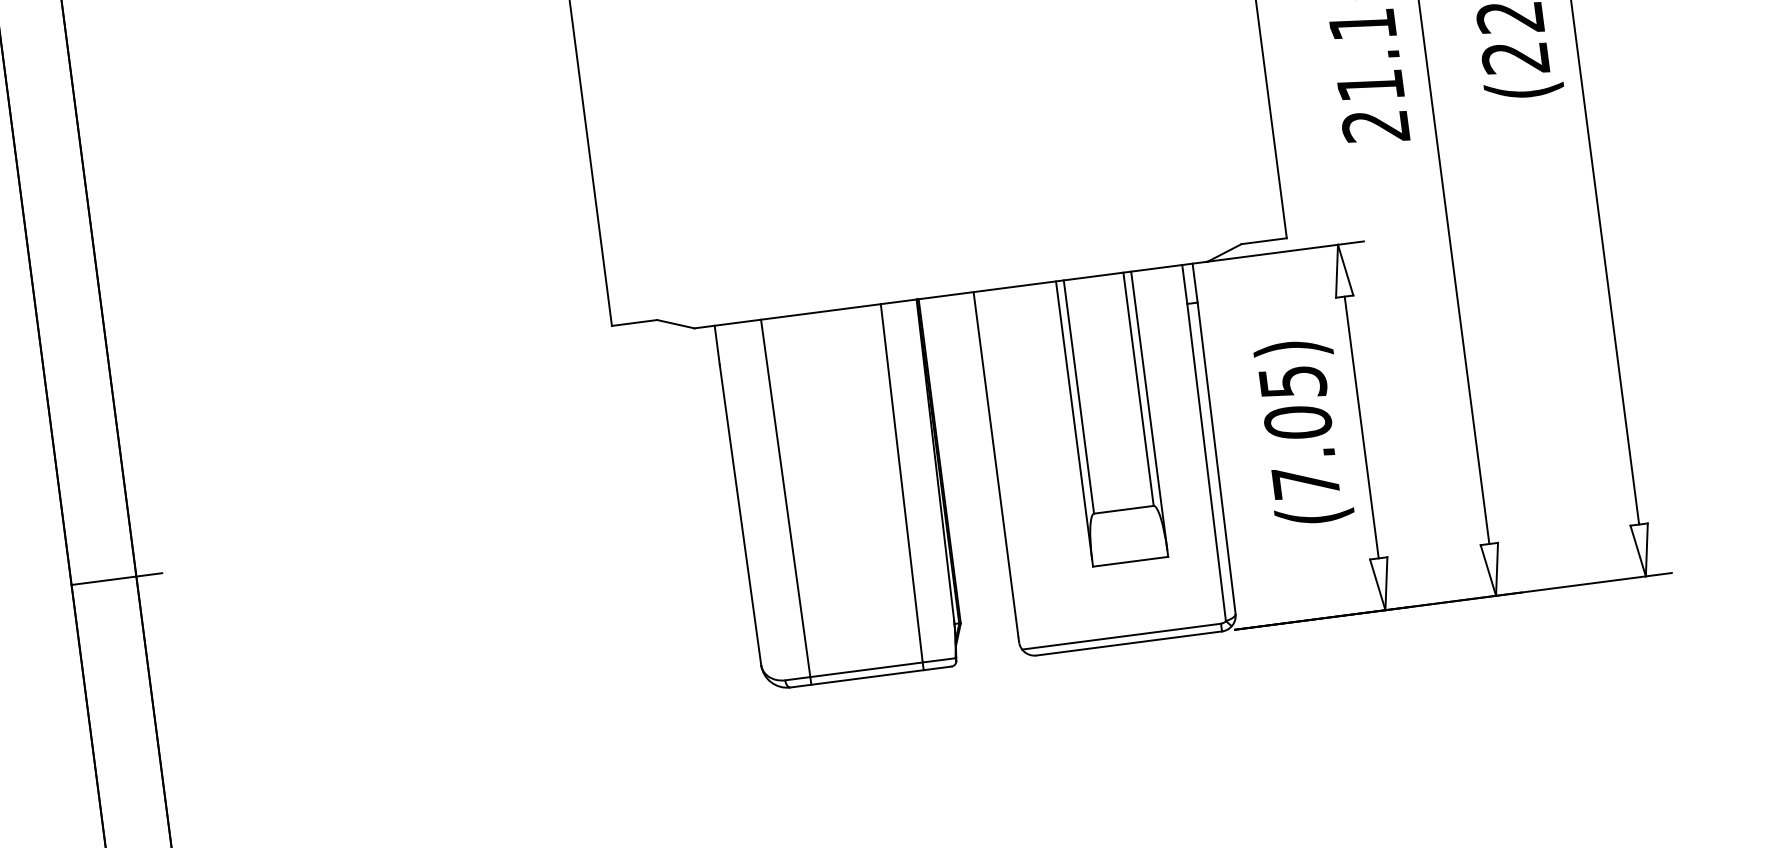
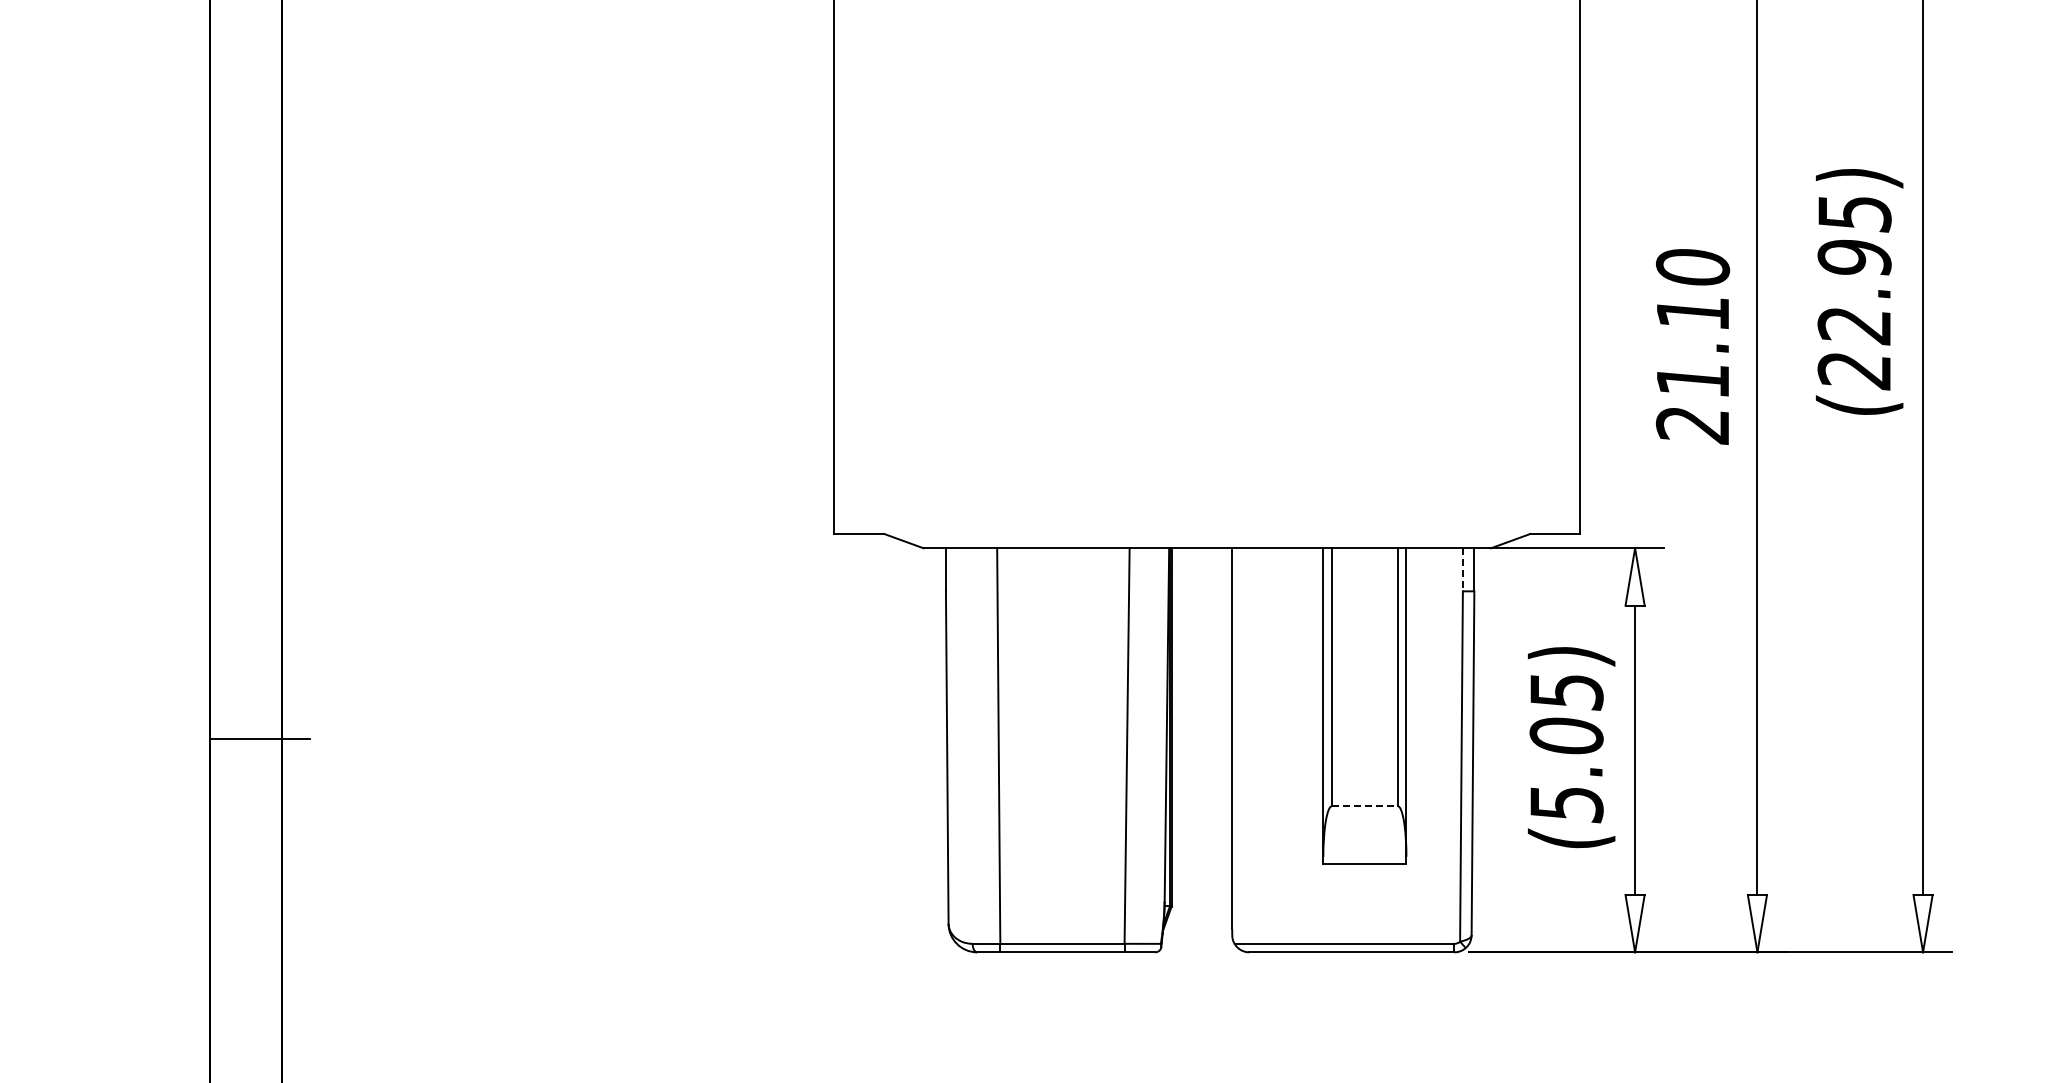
line: (1184, 284) -> (1462, 569), solid -> dashed
text: (1305, 483) -> (1566, 803), (7.05) -> (5.05)
line: (1123, 510) -> (1364, 806), solid -> dashed

